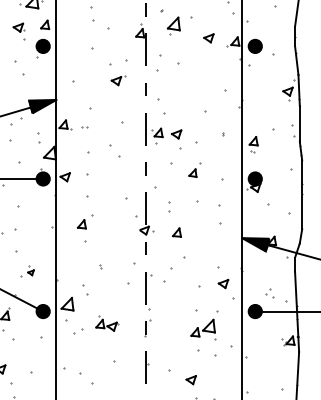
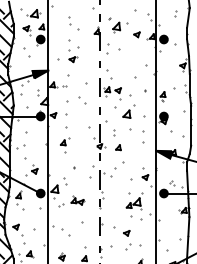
part: (118, 72) -> (73, 54), moved
part: (194, 170) -> (128, 111), size x1.67
part: (27, 271) -> (31, 170), size x1.67

